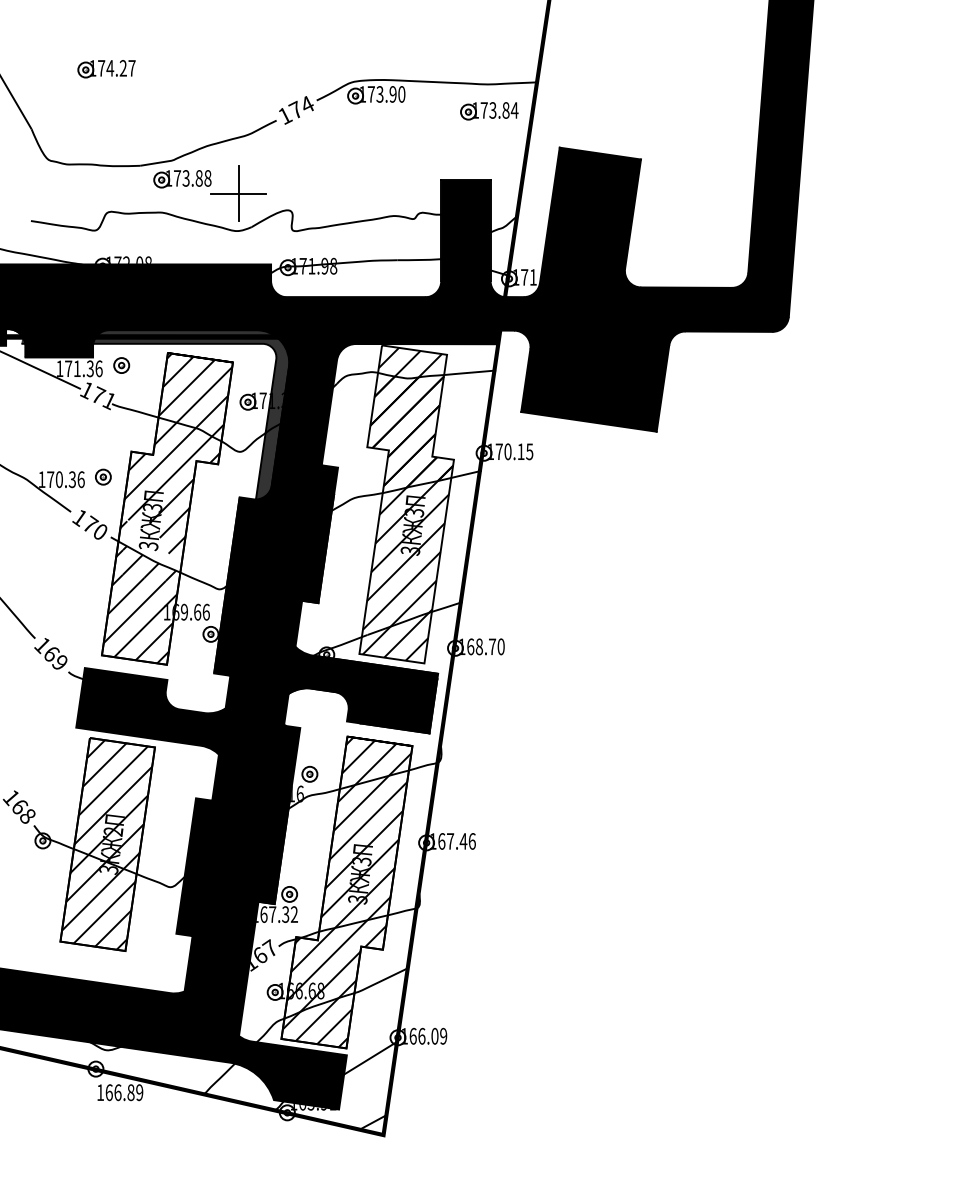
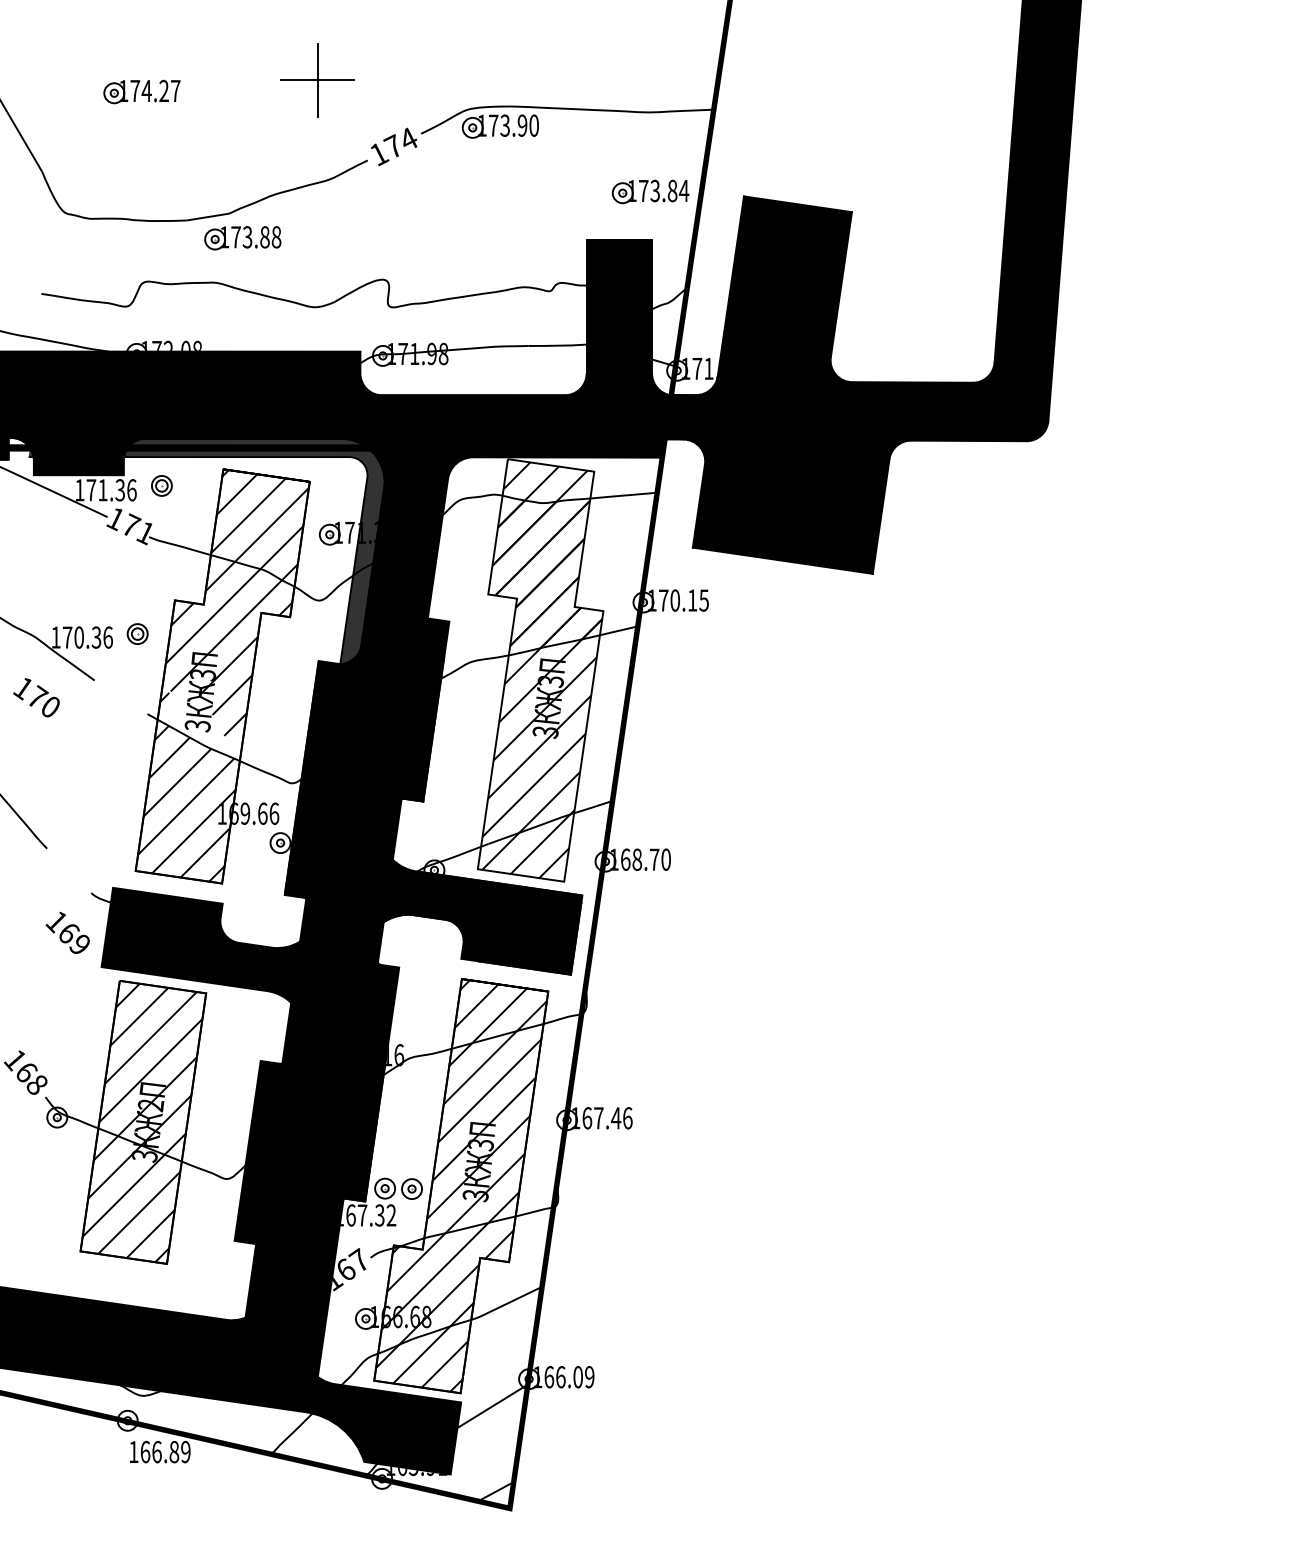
part: (489, 110) -> (650, 191), moved
part: (238, 193) -> (317, 80), moved
part: (121, 365) -> (161, 485), size x1.6
part: (103, 477) -> (137, 634), size x1.6
text: (89, 524) -> (36, 697), moved
text: (50, 653) -> (67, 932), moved
part: (309, 773) -> (411, 1188), moved

